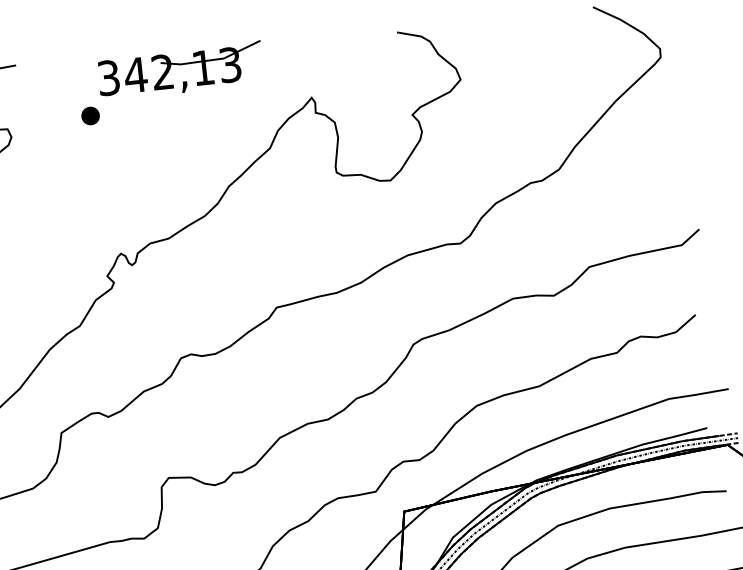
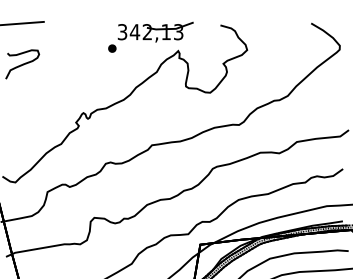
part: (170, 80) -> (150, 36), moved

